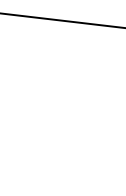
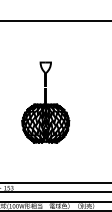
part: (43, 111) -> (45, 102), added

